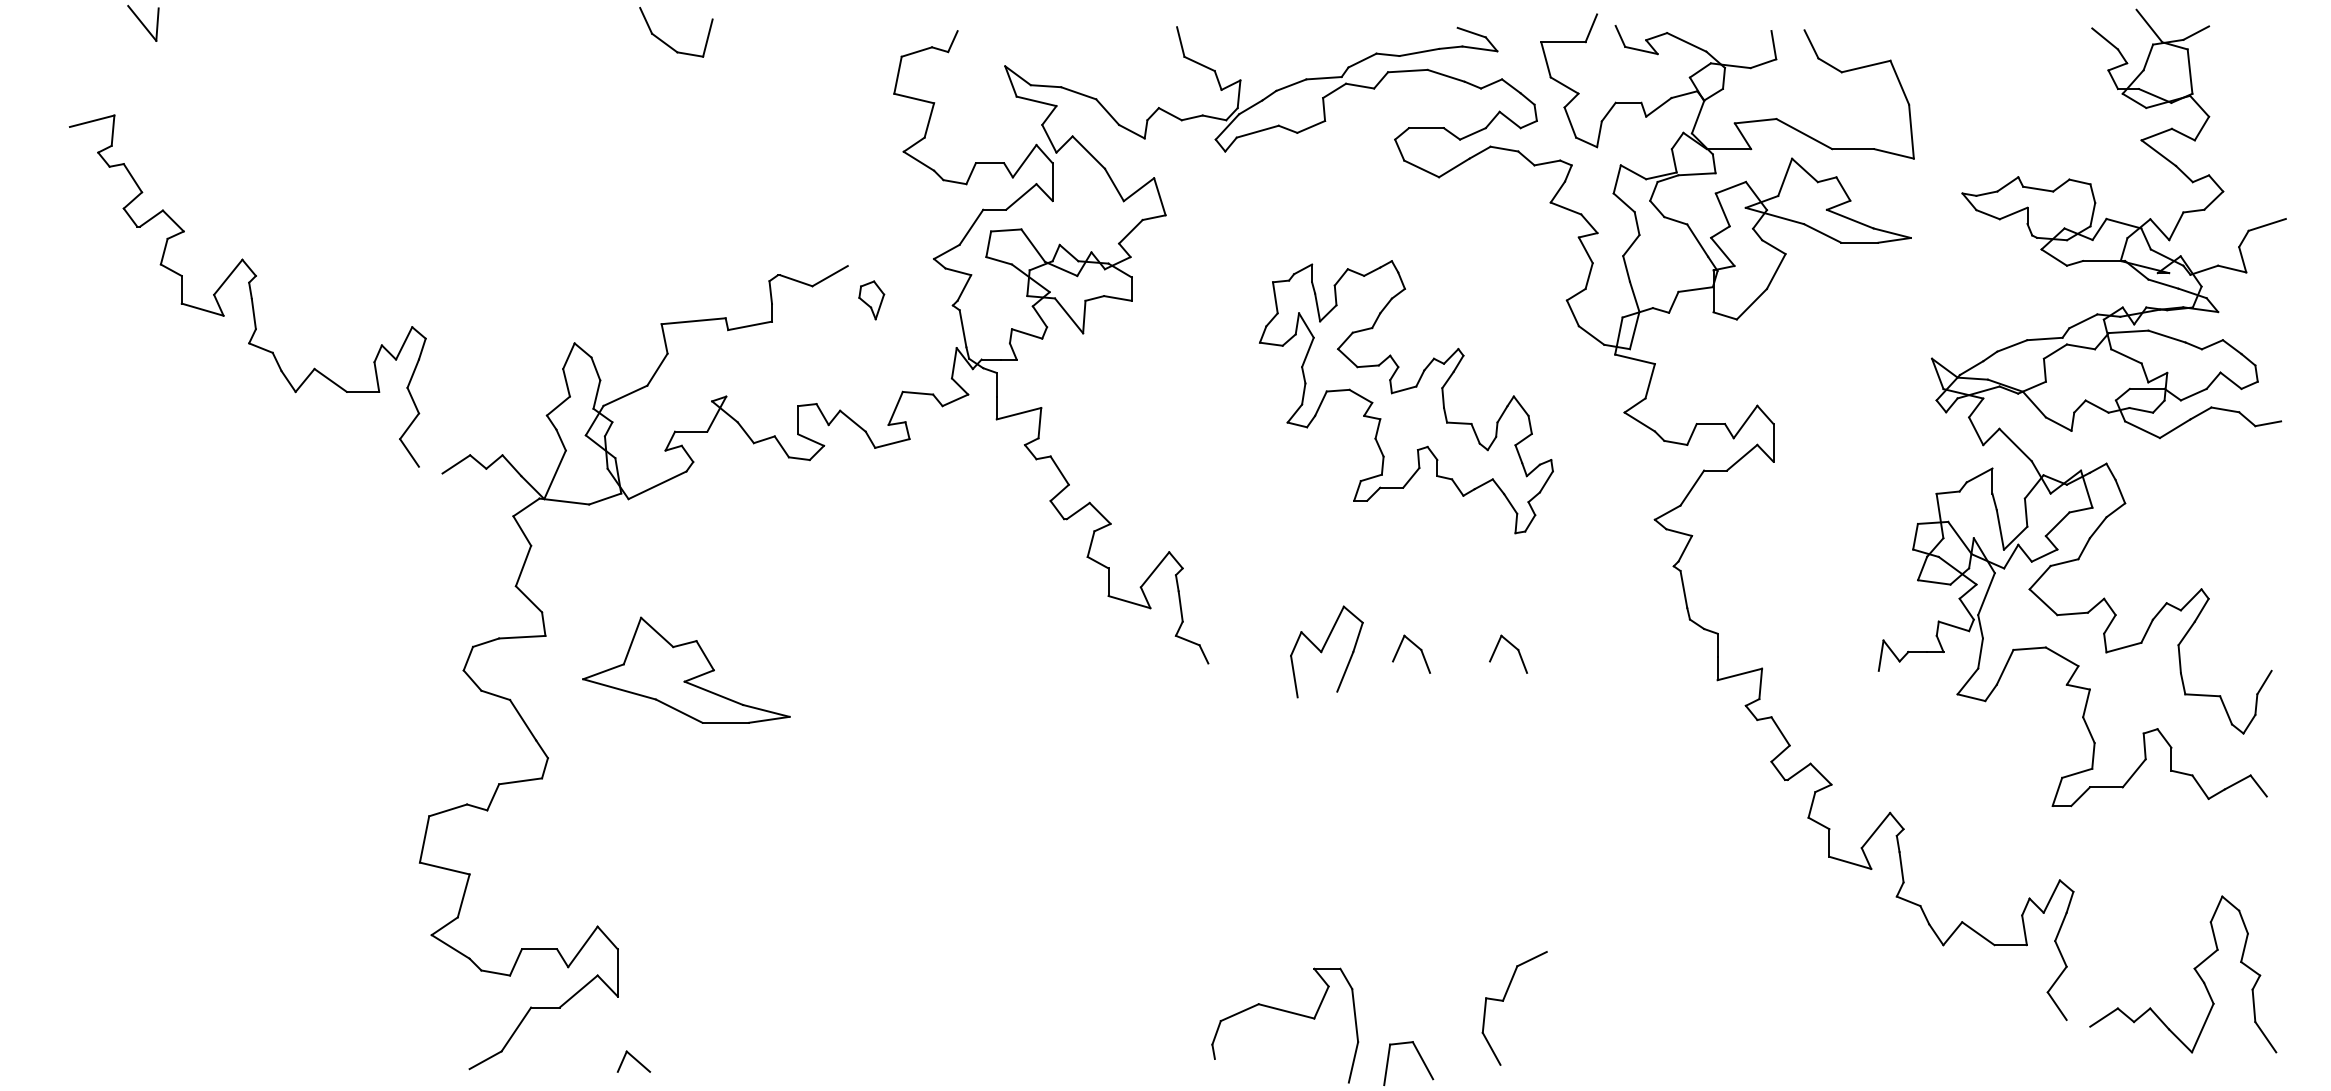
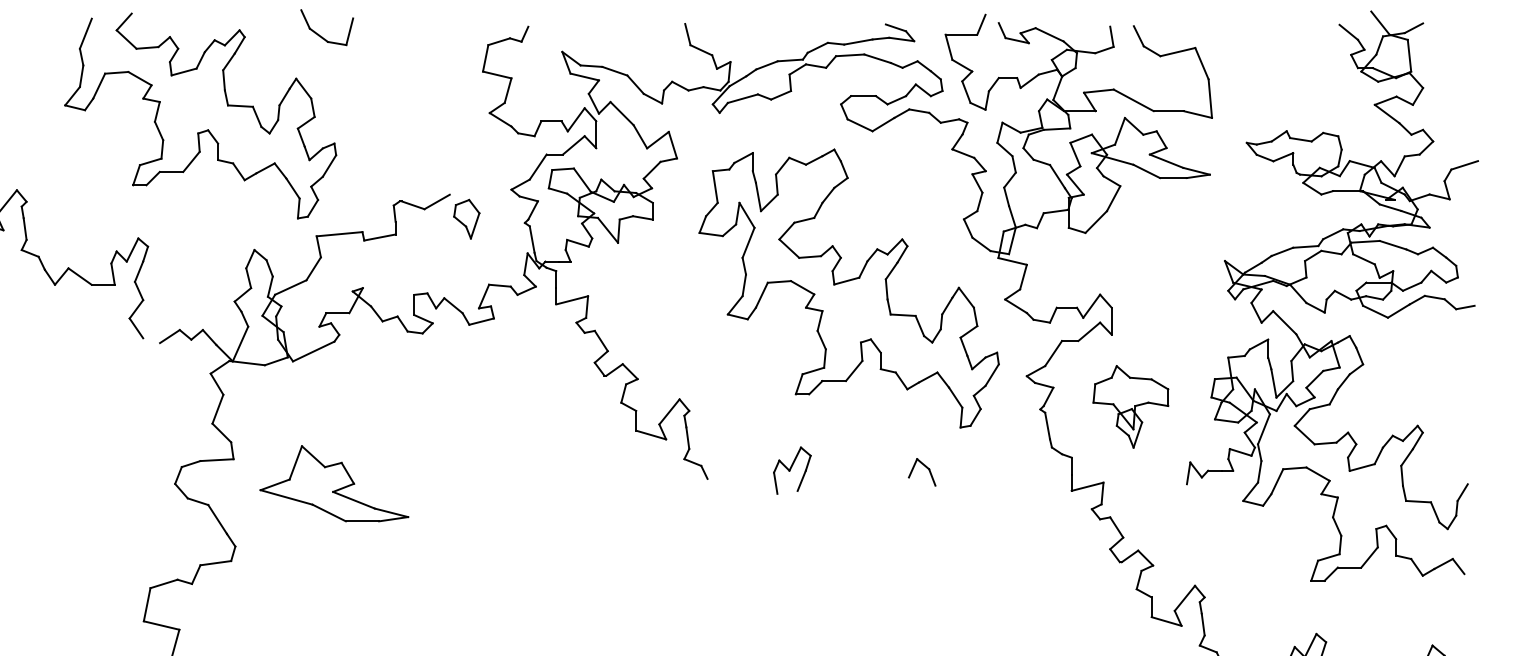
part: (504, 176) -> (204, 130), added
part: (871, 300) -> (466, 219), size x1.43
part: (1406, 396) -> (849, 288), size x1.43
part: (1800, 562) -> (1130, 406), added
part: (1416, 647) -> (856, 467), removed
part: (1326, 651) -> (792, 470), size x0.71

